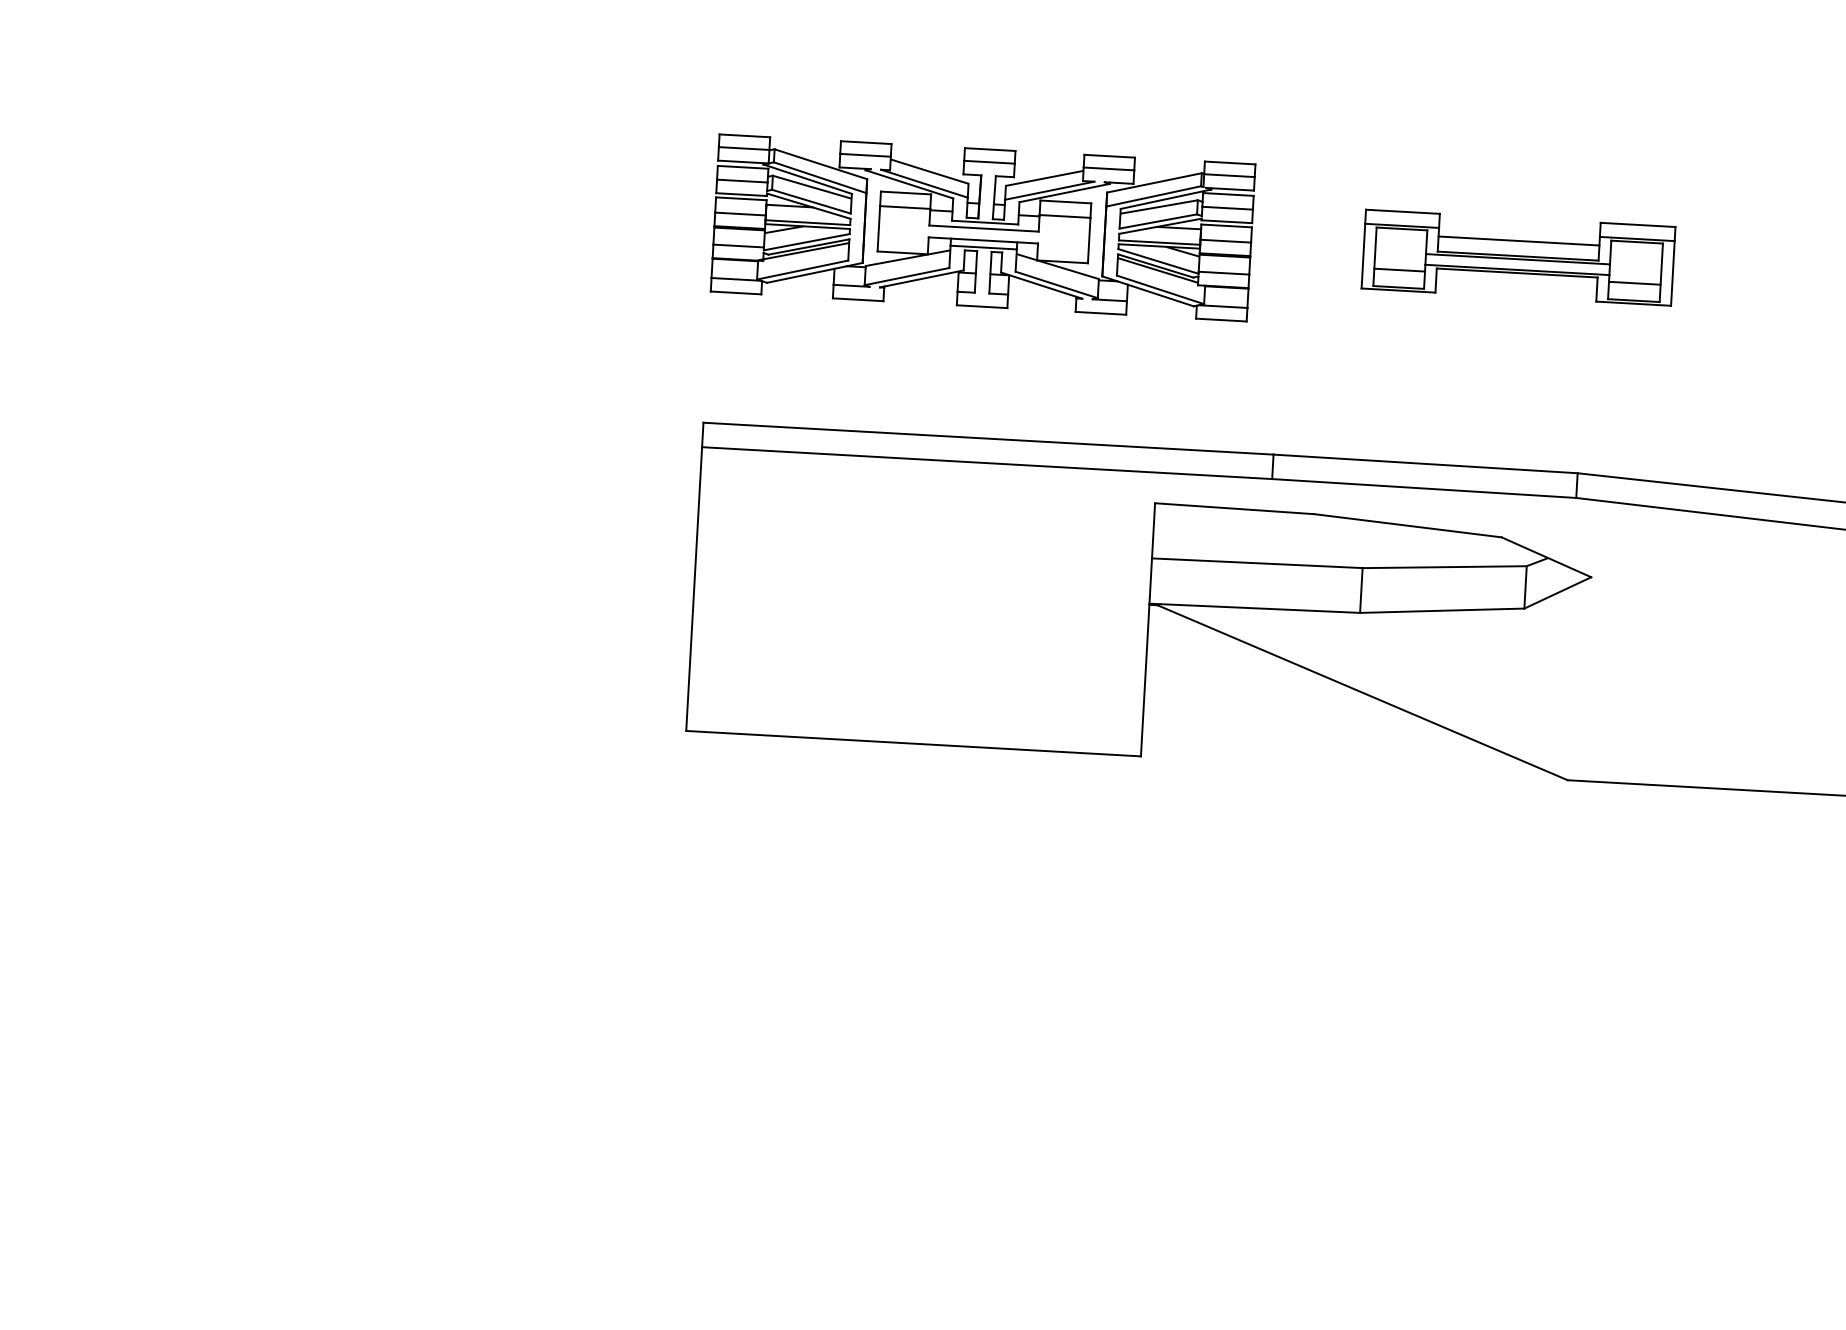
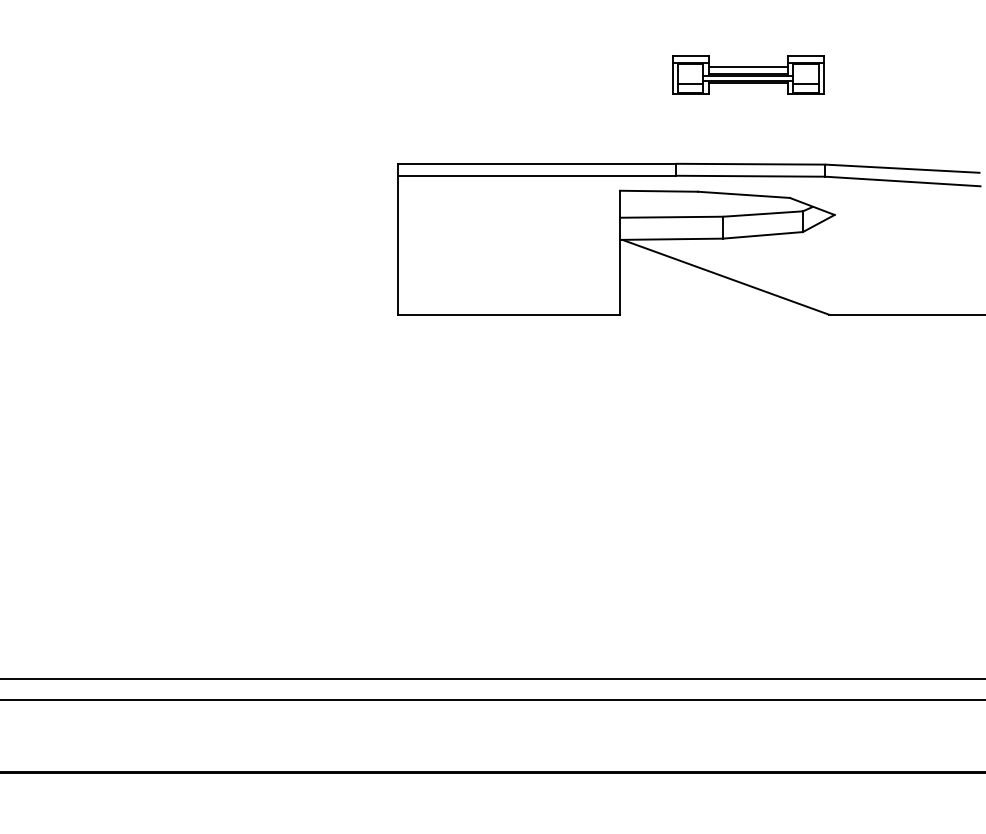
part: (982, 228) -> (528, 61), removed
part: (1518, 256) -> (748, 74), moved

